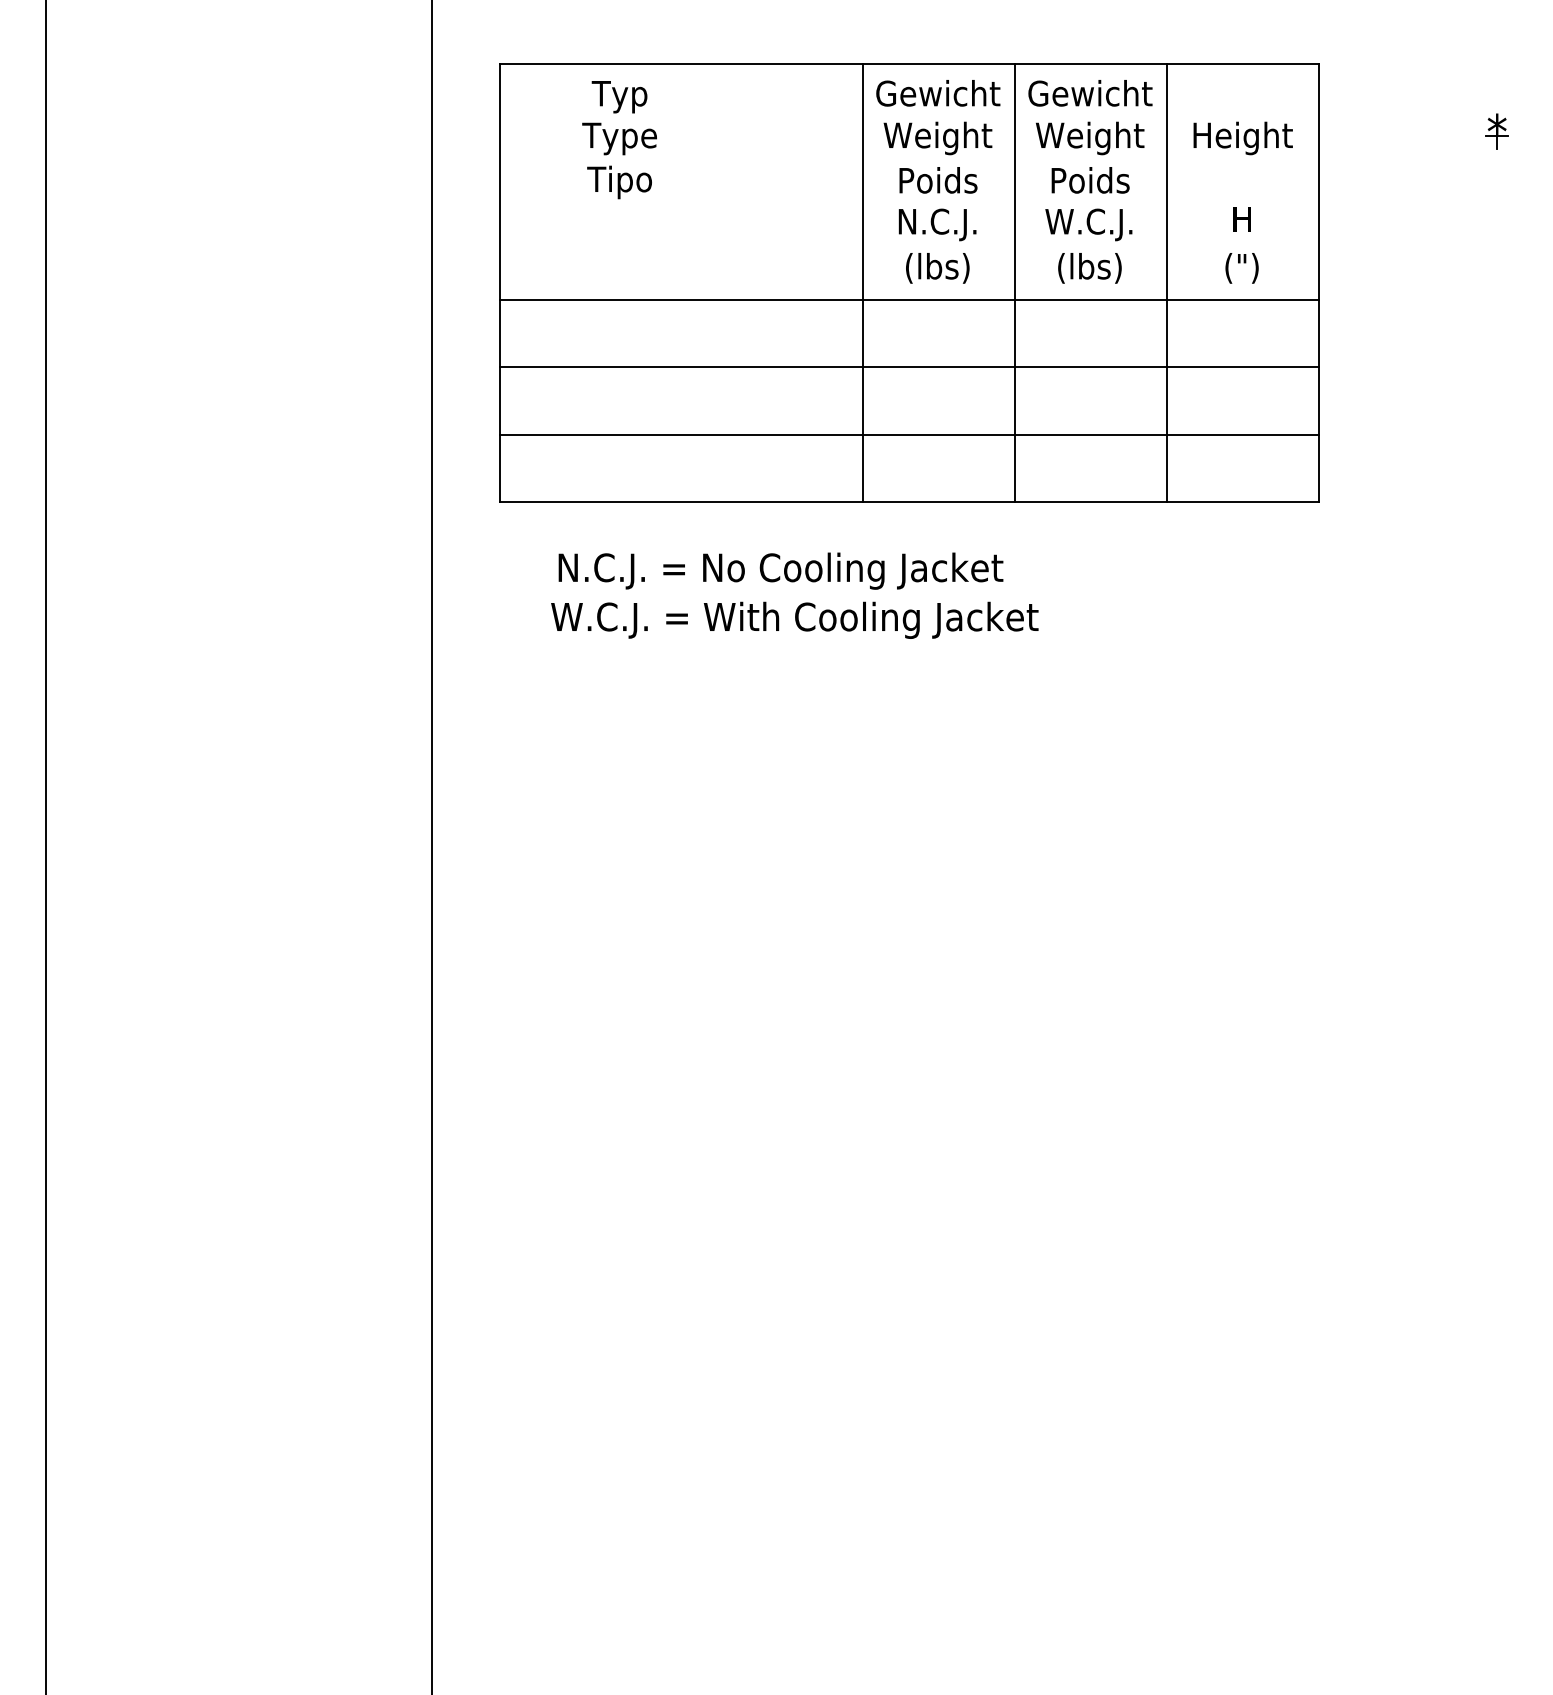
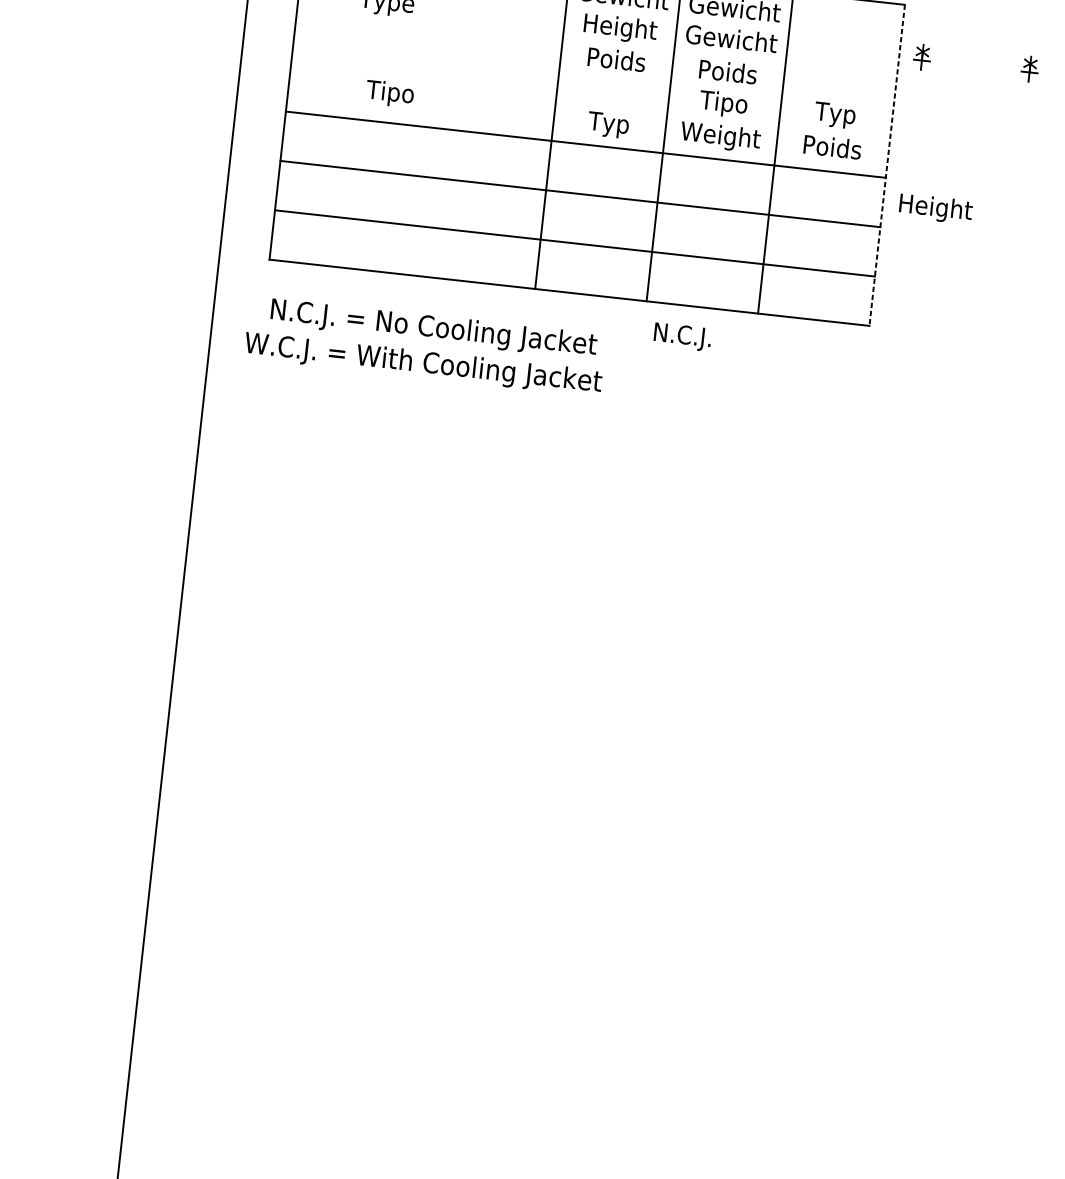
part: (1349, 131) -> (921, 57), added
text: (937, 138) -> (619, 28), Weight -> Height
text: (1090, 138) -> (731, 41), Weight -> Gewicht
text: (1242, 138) -> (935, 209), moved
text: (619, 182) -> (389, 93), moved
text: (1240, 223) -> (834, 115), H -> Typ
text: (937, 224) -> (682, 336), moved
text: (1088, 224) -> (723, 104), W.C.J. -> Tipo
text: (1242, 268) -> (832, 148), (") -> Poids
text: (937, 269) -> (608, 124), (lbs) -> Typ
text: (1089, 269) -> (720, 137), (lbs) -> Weight
line: (1319, 283) -> (887, 165), solid -> dashed
text: (780, 570) -> (433, 328), moved
text: (794, 619) -> (423, 363), moved

